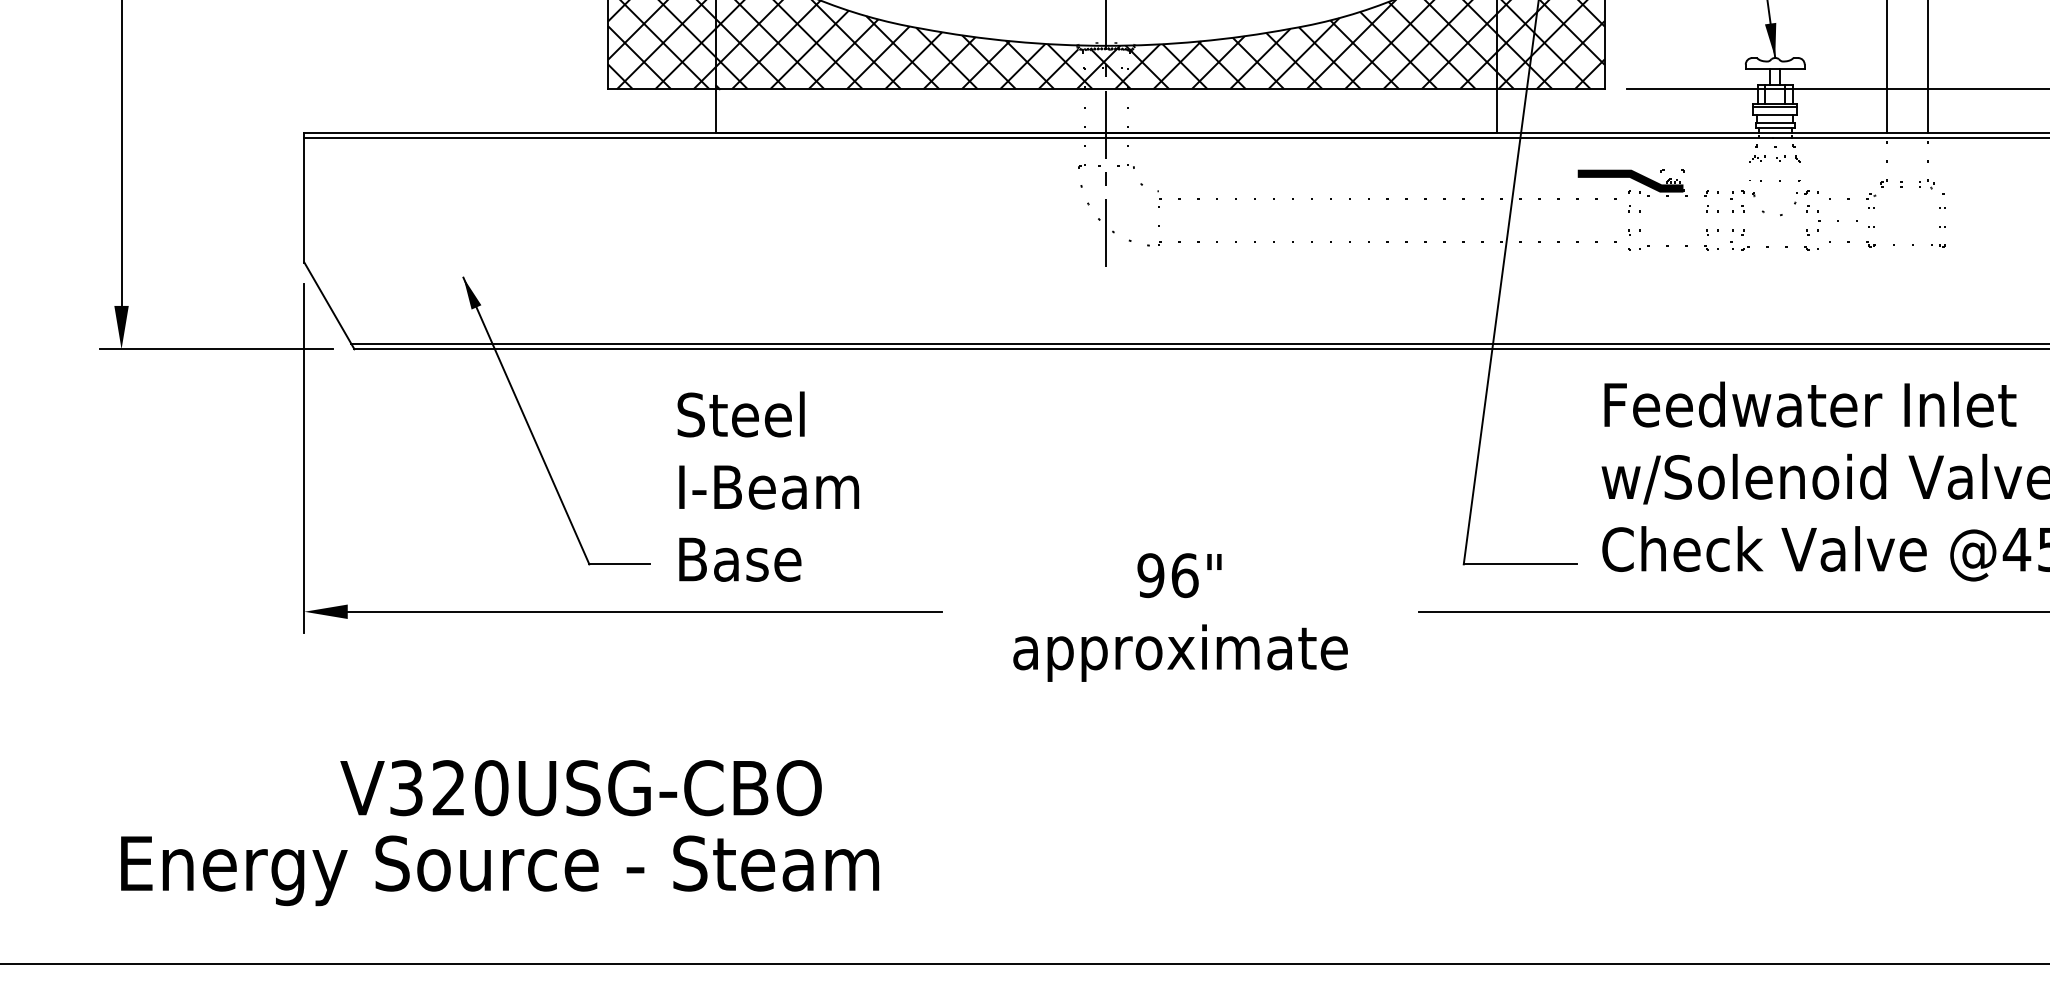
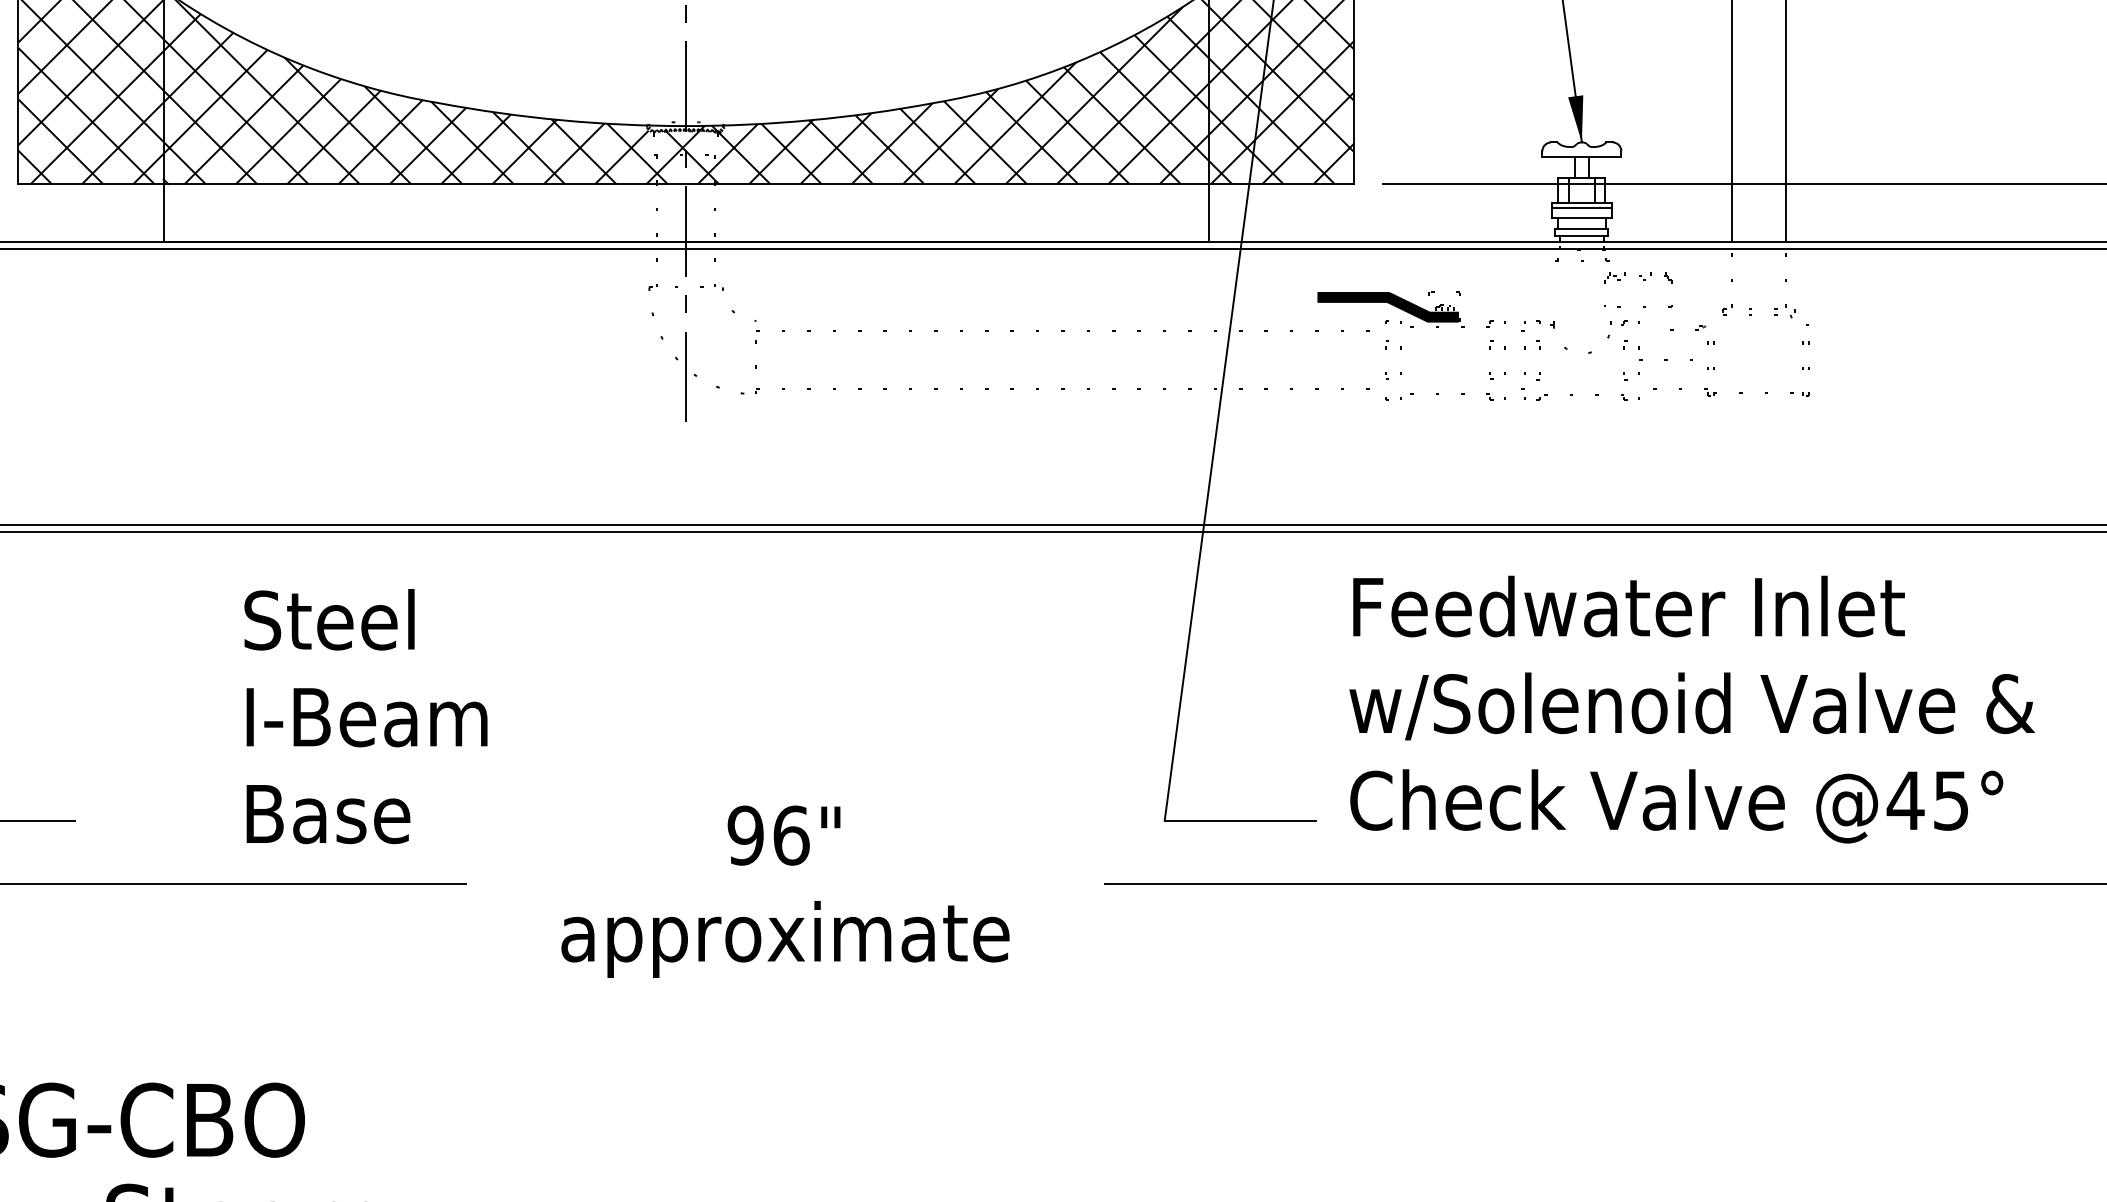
part: (1779, 161) -> (1643, 280), moved
part: (1852, 196) -> (1685, 327), size x0.6
text: (768, 486) -> (366, 716), moved

